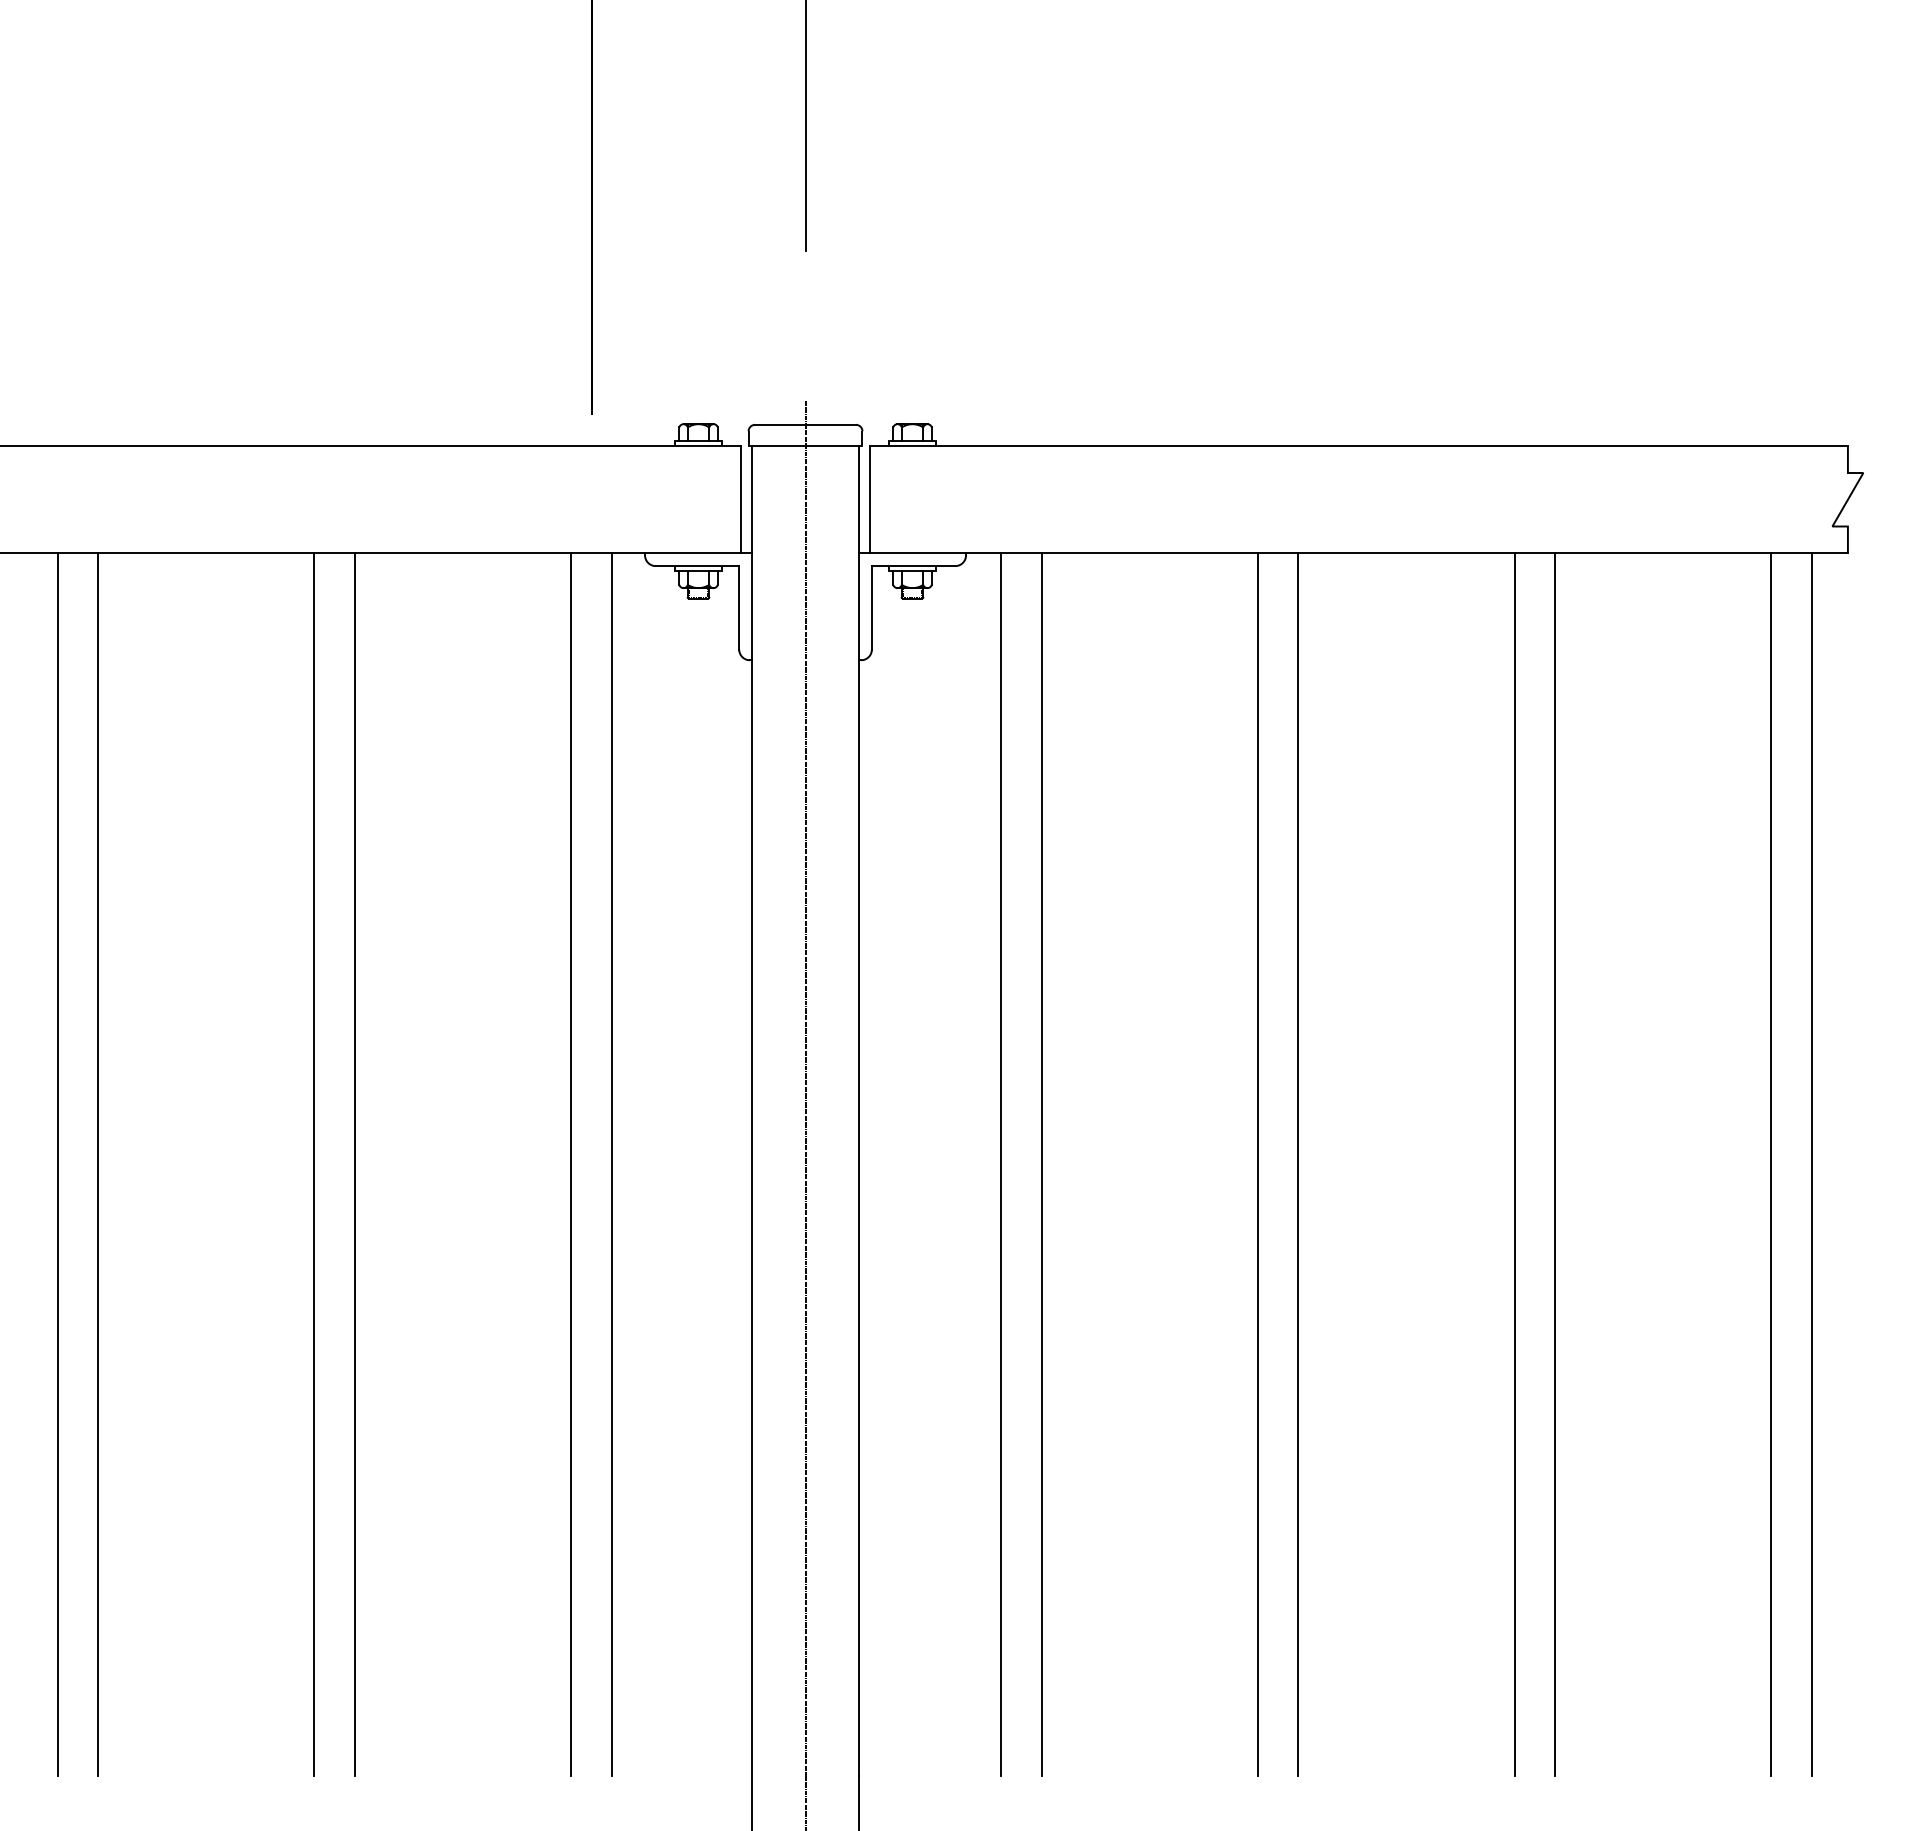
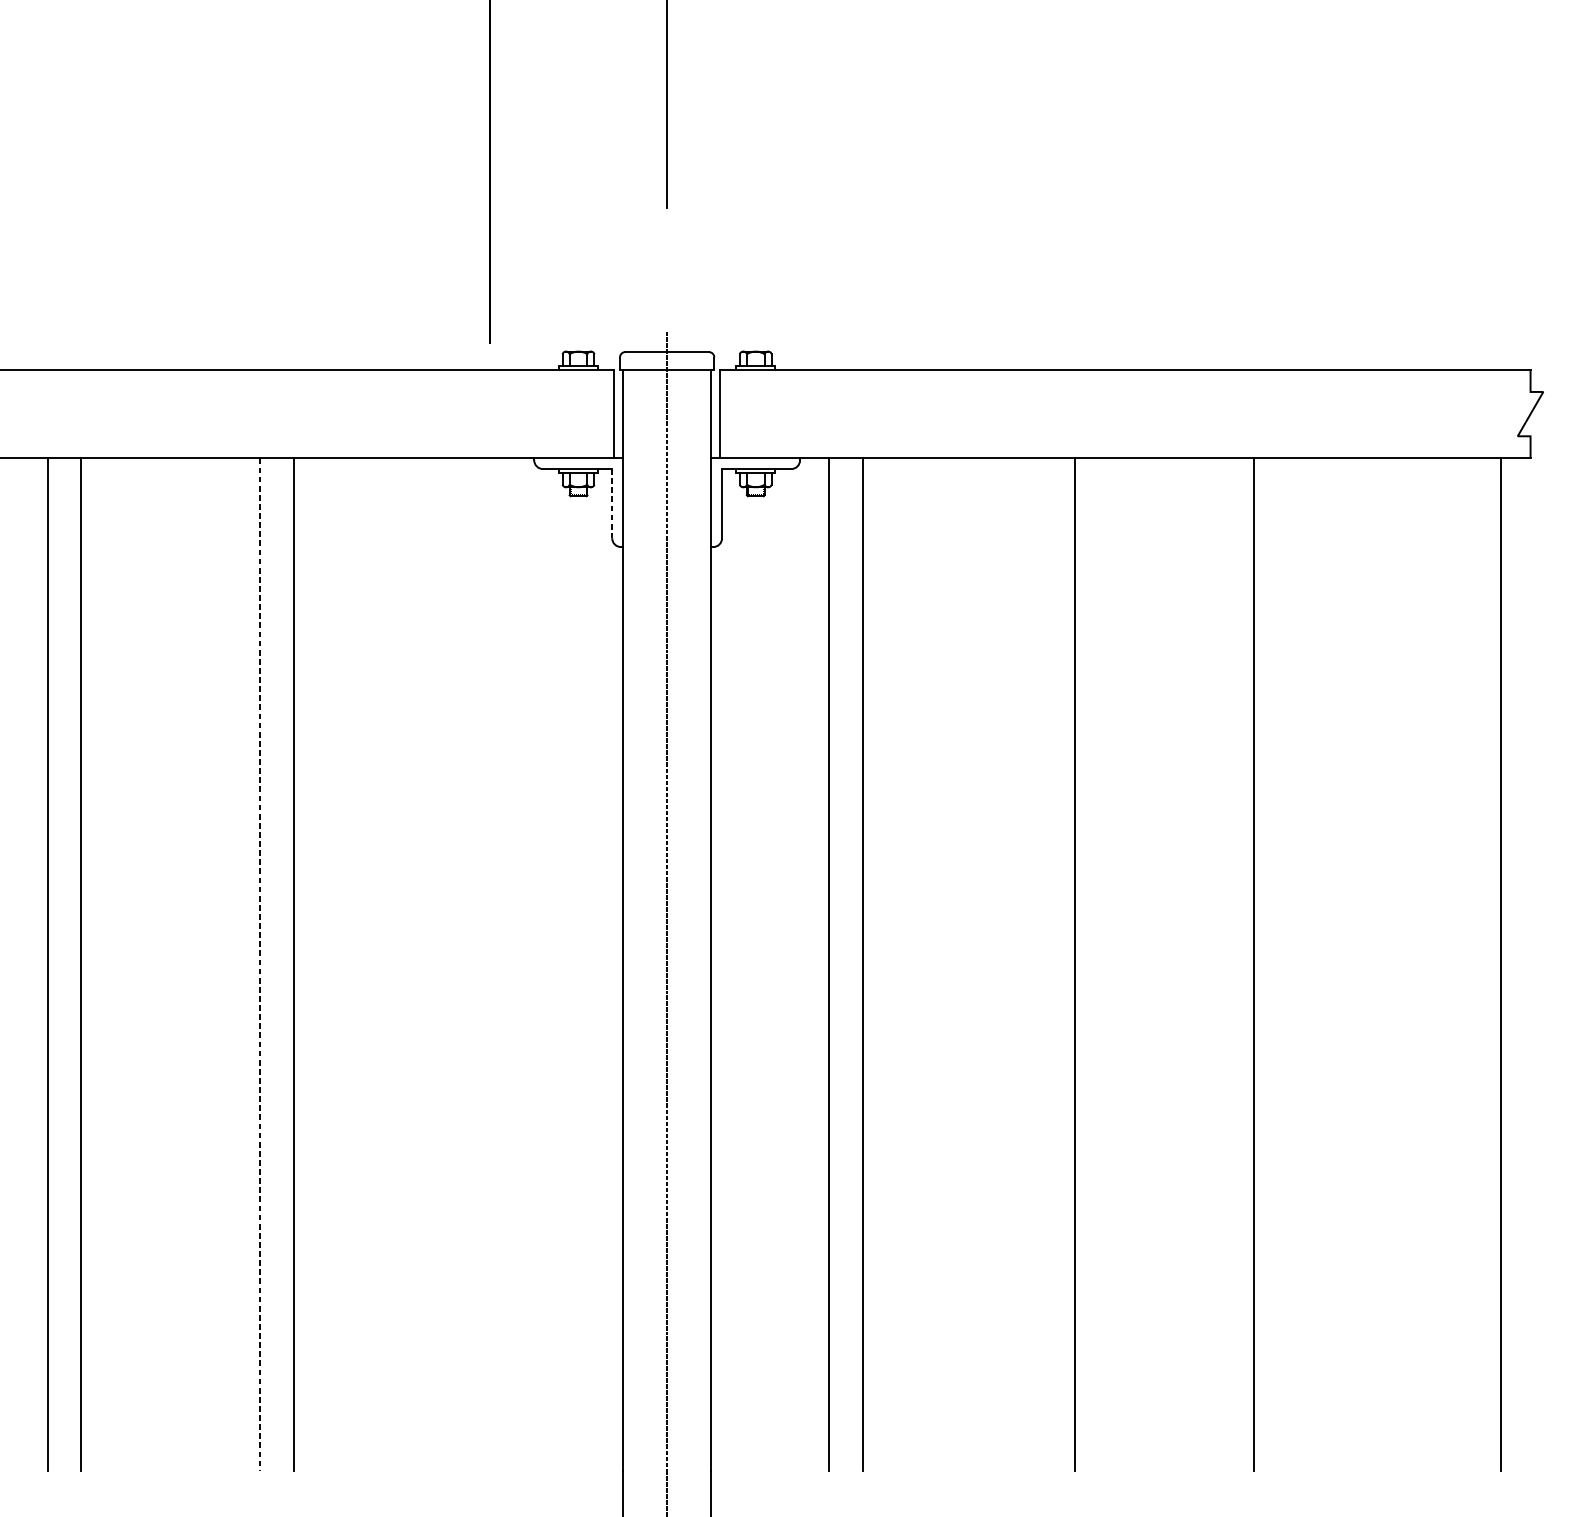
line: (739, 607) -> (612, 503), solid -> dashed
line: (571, 1164) -> (473, 964), removed
line: (611, 1164) -> (506, 964), removed
line: (1257, 1164) -> (1041, 964), removed
line: (1555, 1164) -> (1288, 964), removed
line: (1771, 1164) -> (1467, 964), removed
line: (314, 1165) -> (260, 965), solid -> dashed

